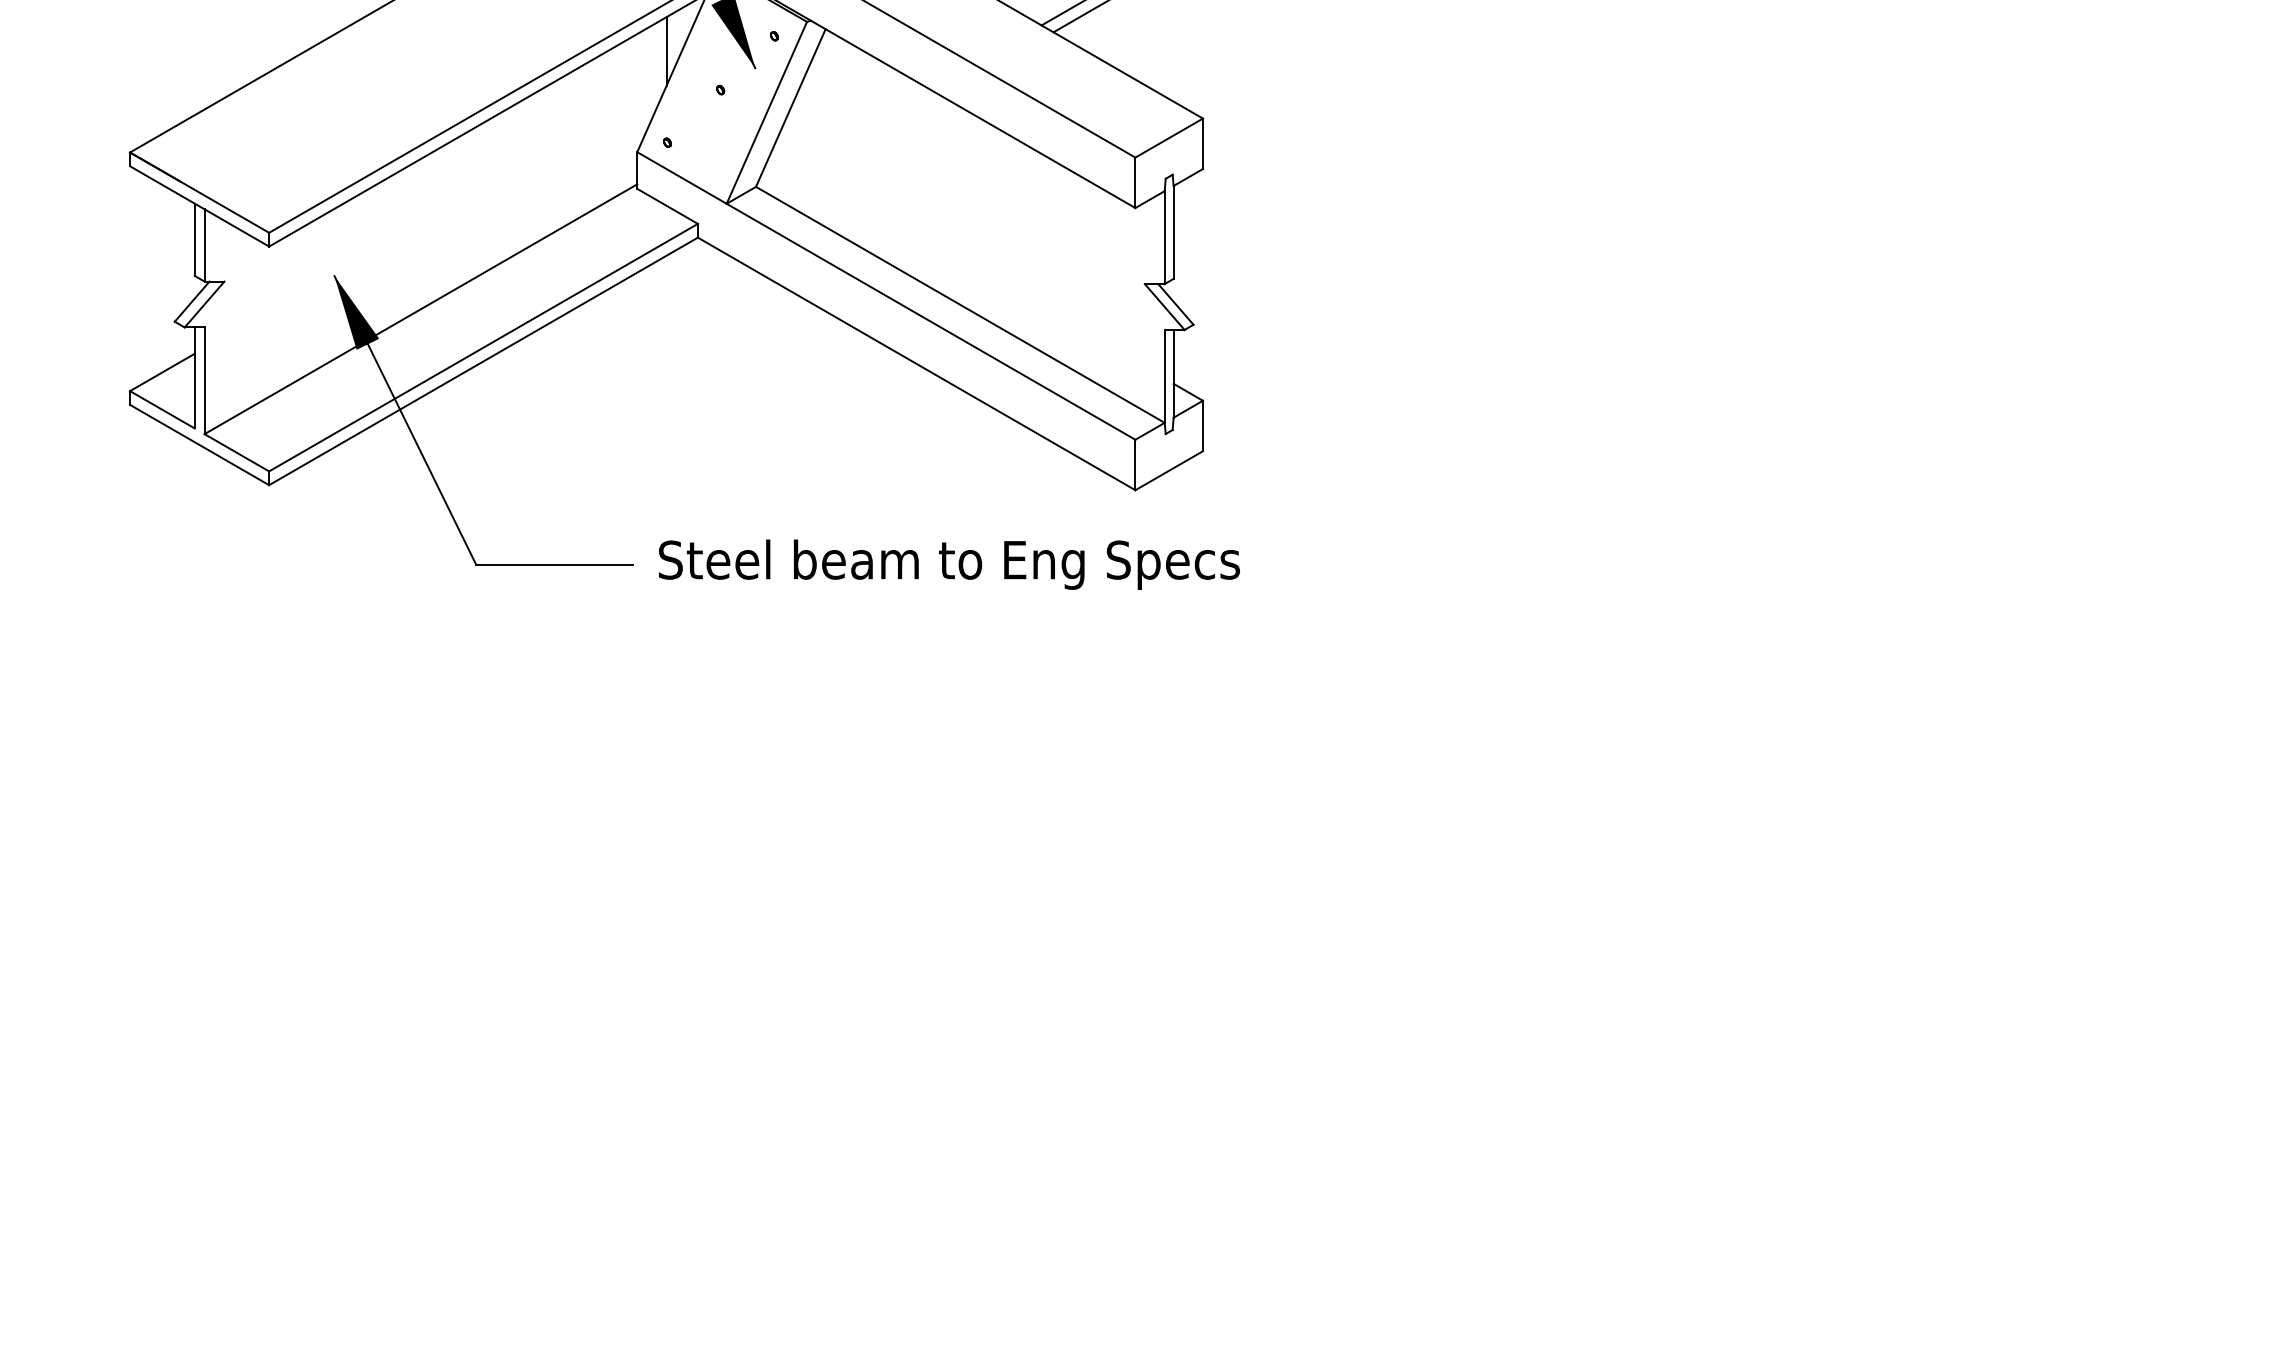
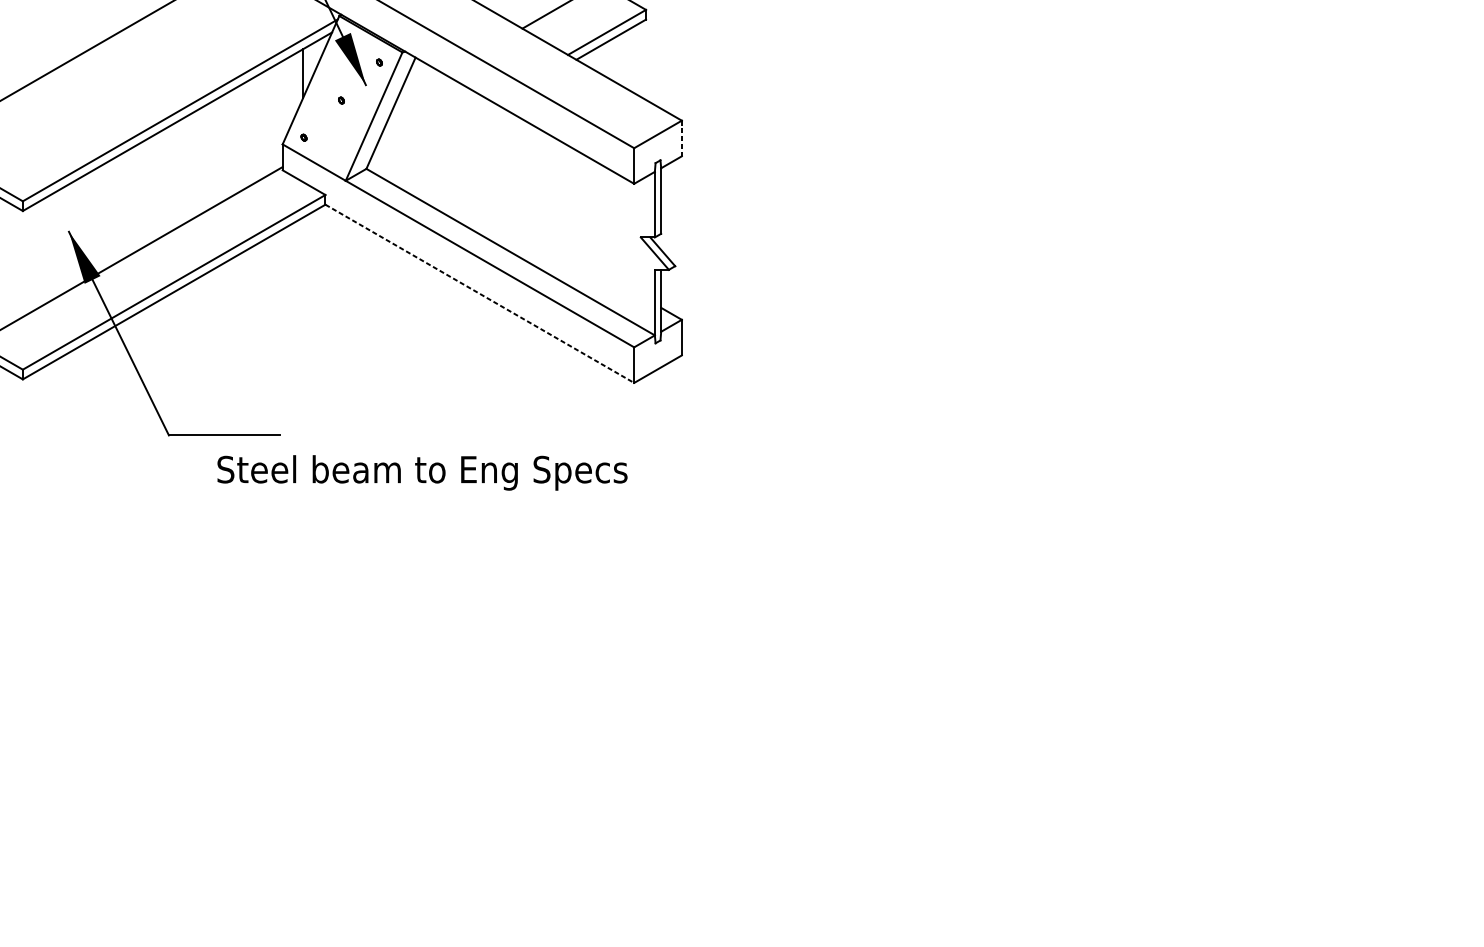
line: (1202, 144) -> (681, 138), solid -> dashed
line: (916, 363) -> (479, 293), solid -> dashed
text: (949, 564) -> (422, 472), moved

